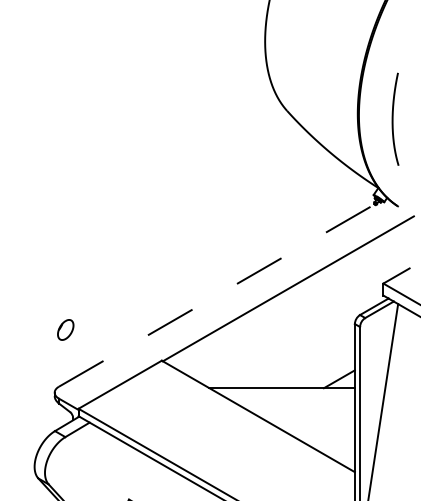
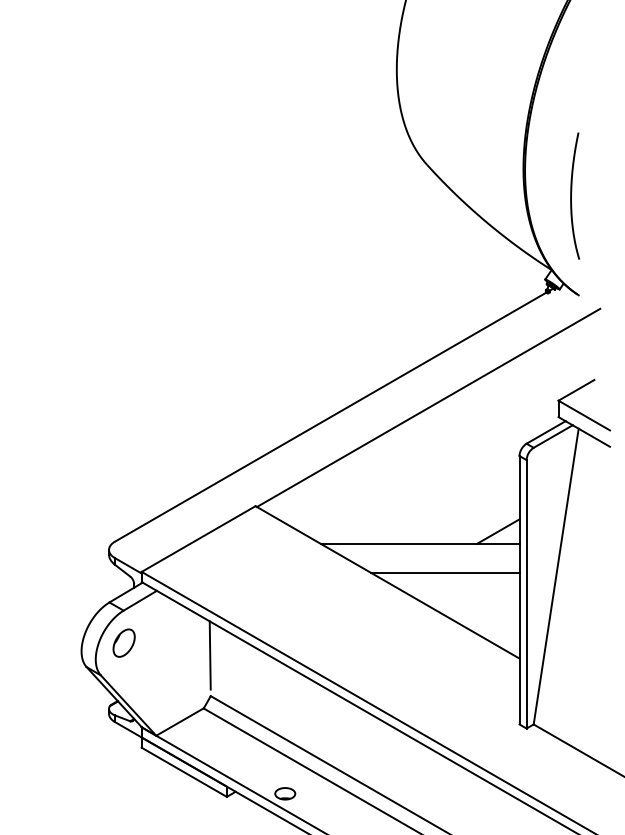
curve: (392, 118) -> (571, 195), moved
line: (217, 295) -> (331, 416), dashed -> solid
part: (65, 329) -> (123, 642), moved
line: (300, 409) -> (445, 573), added
line: (128, 469) -> (209, 655), added

